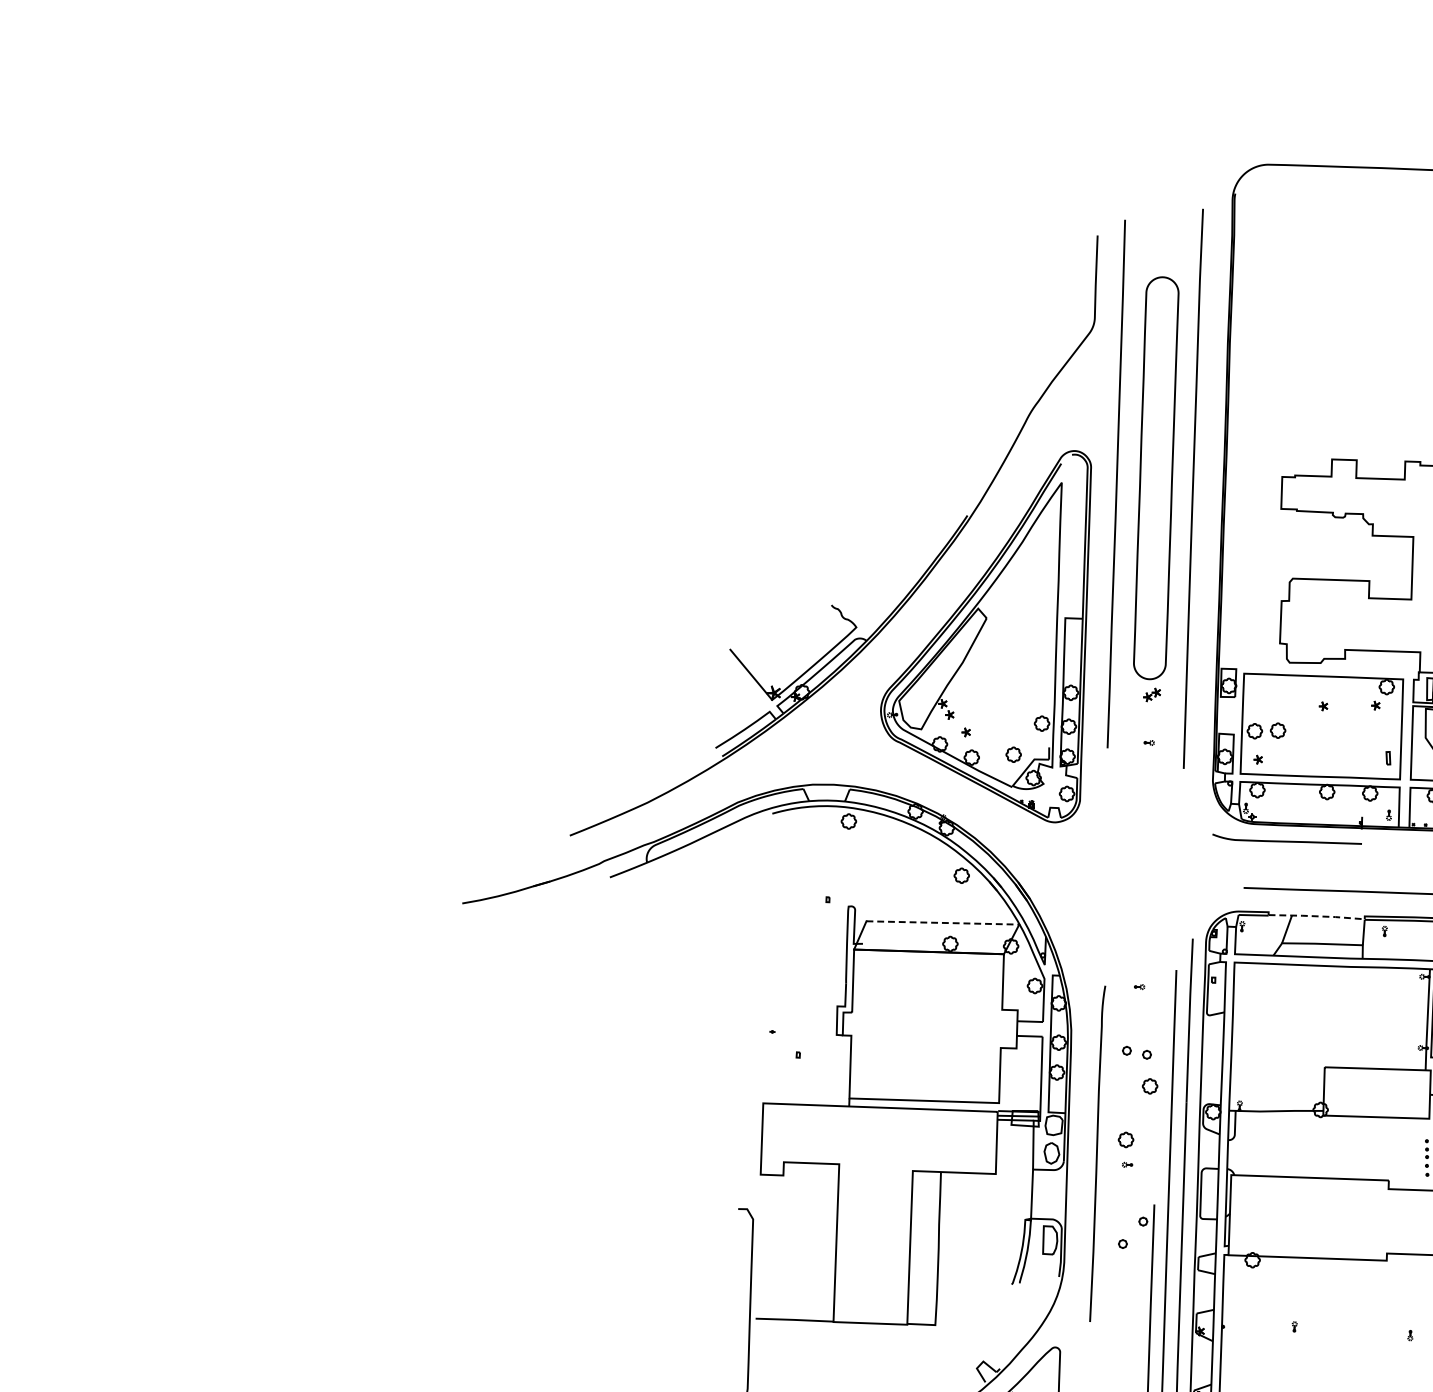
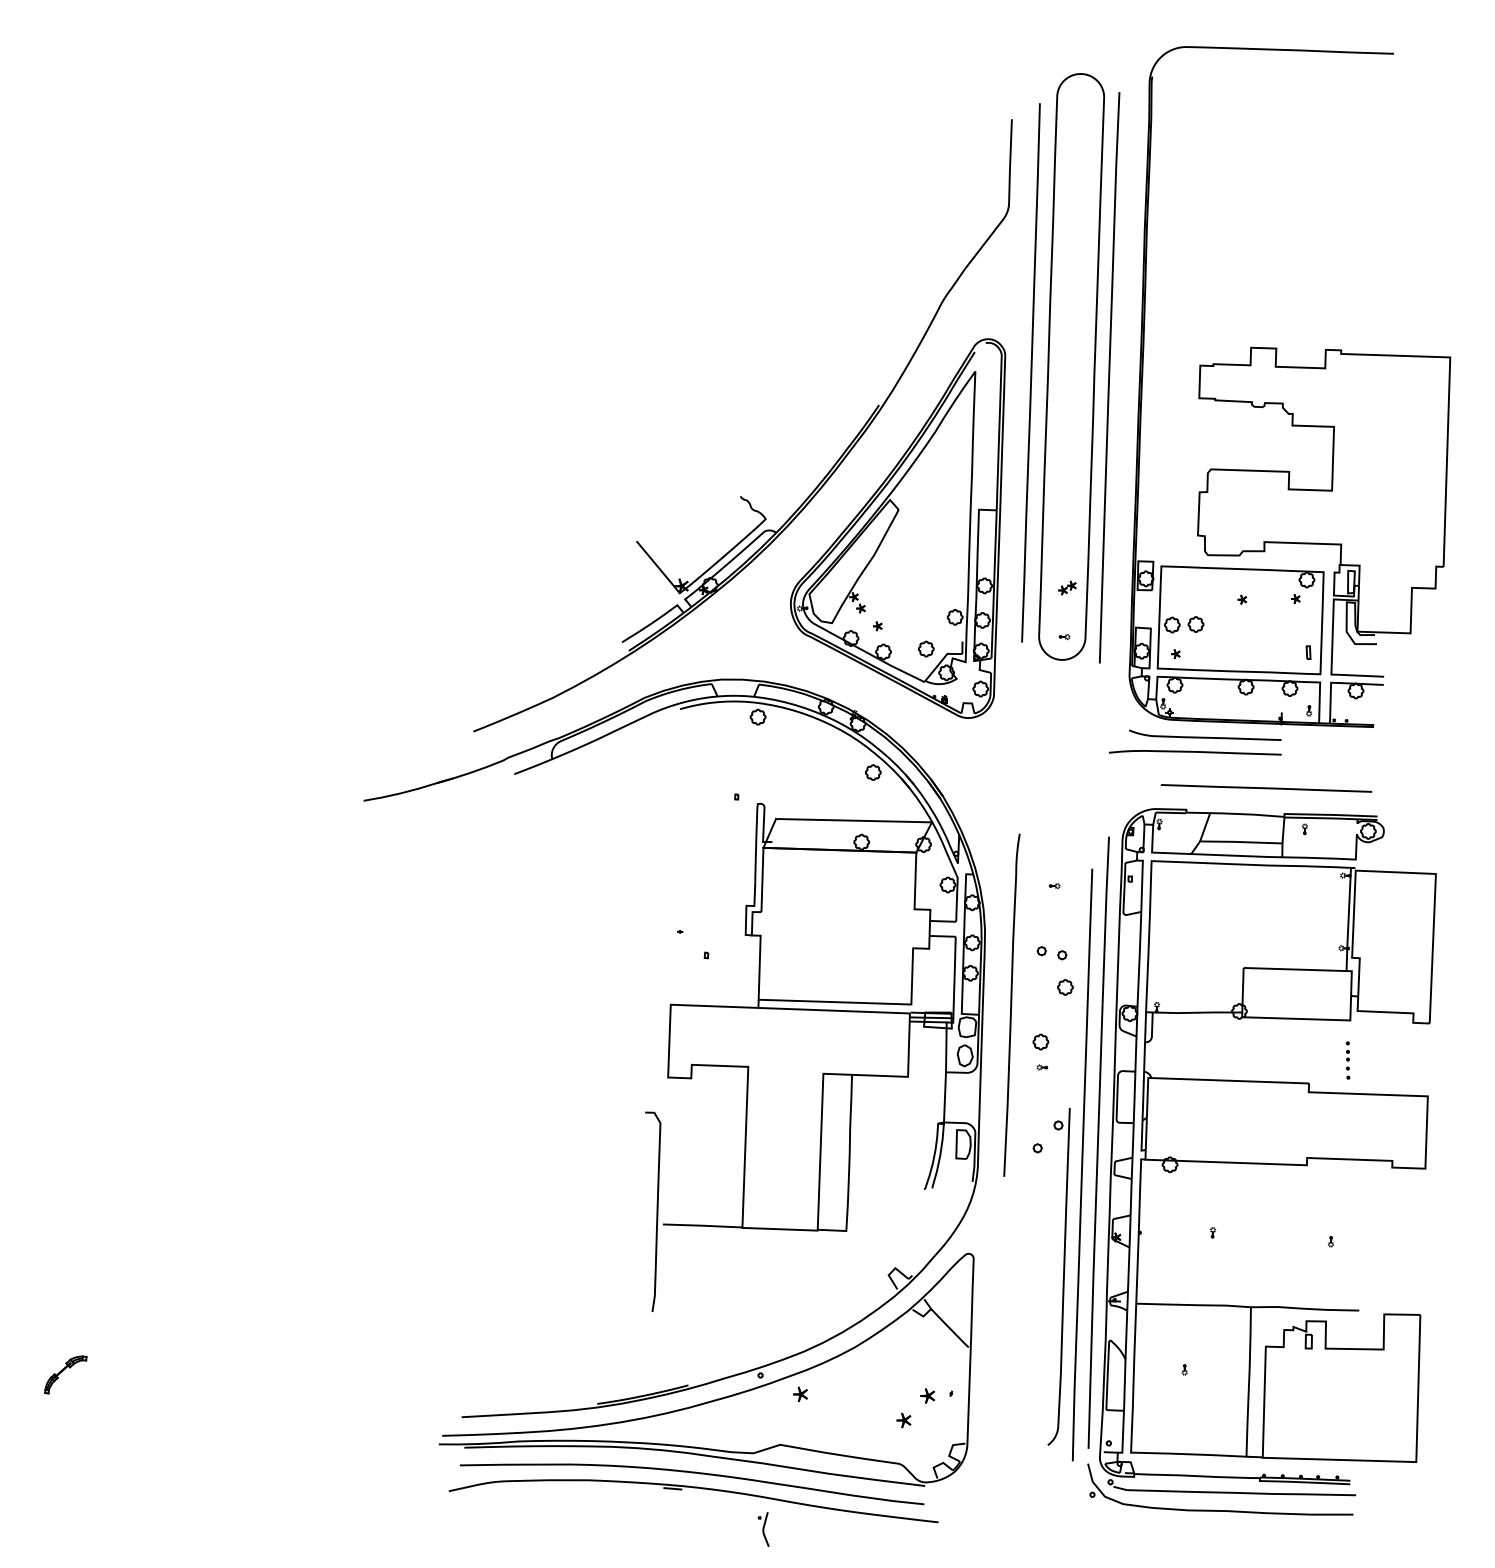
part: (1156, 477) -> (1071, 366), size x1.43
curve: (1276, 856) -> (1194, 752), added
line: (1316, 915) -> (1235, 813), dashed -> solid
line: (943, 922) -> (854, 820), dashed -> solid
curve: (1097, 1153) -> (1011, 1004), moved

